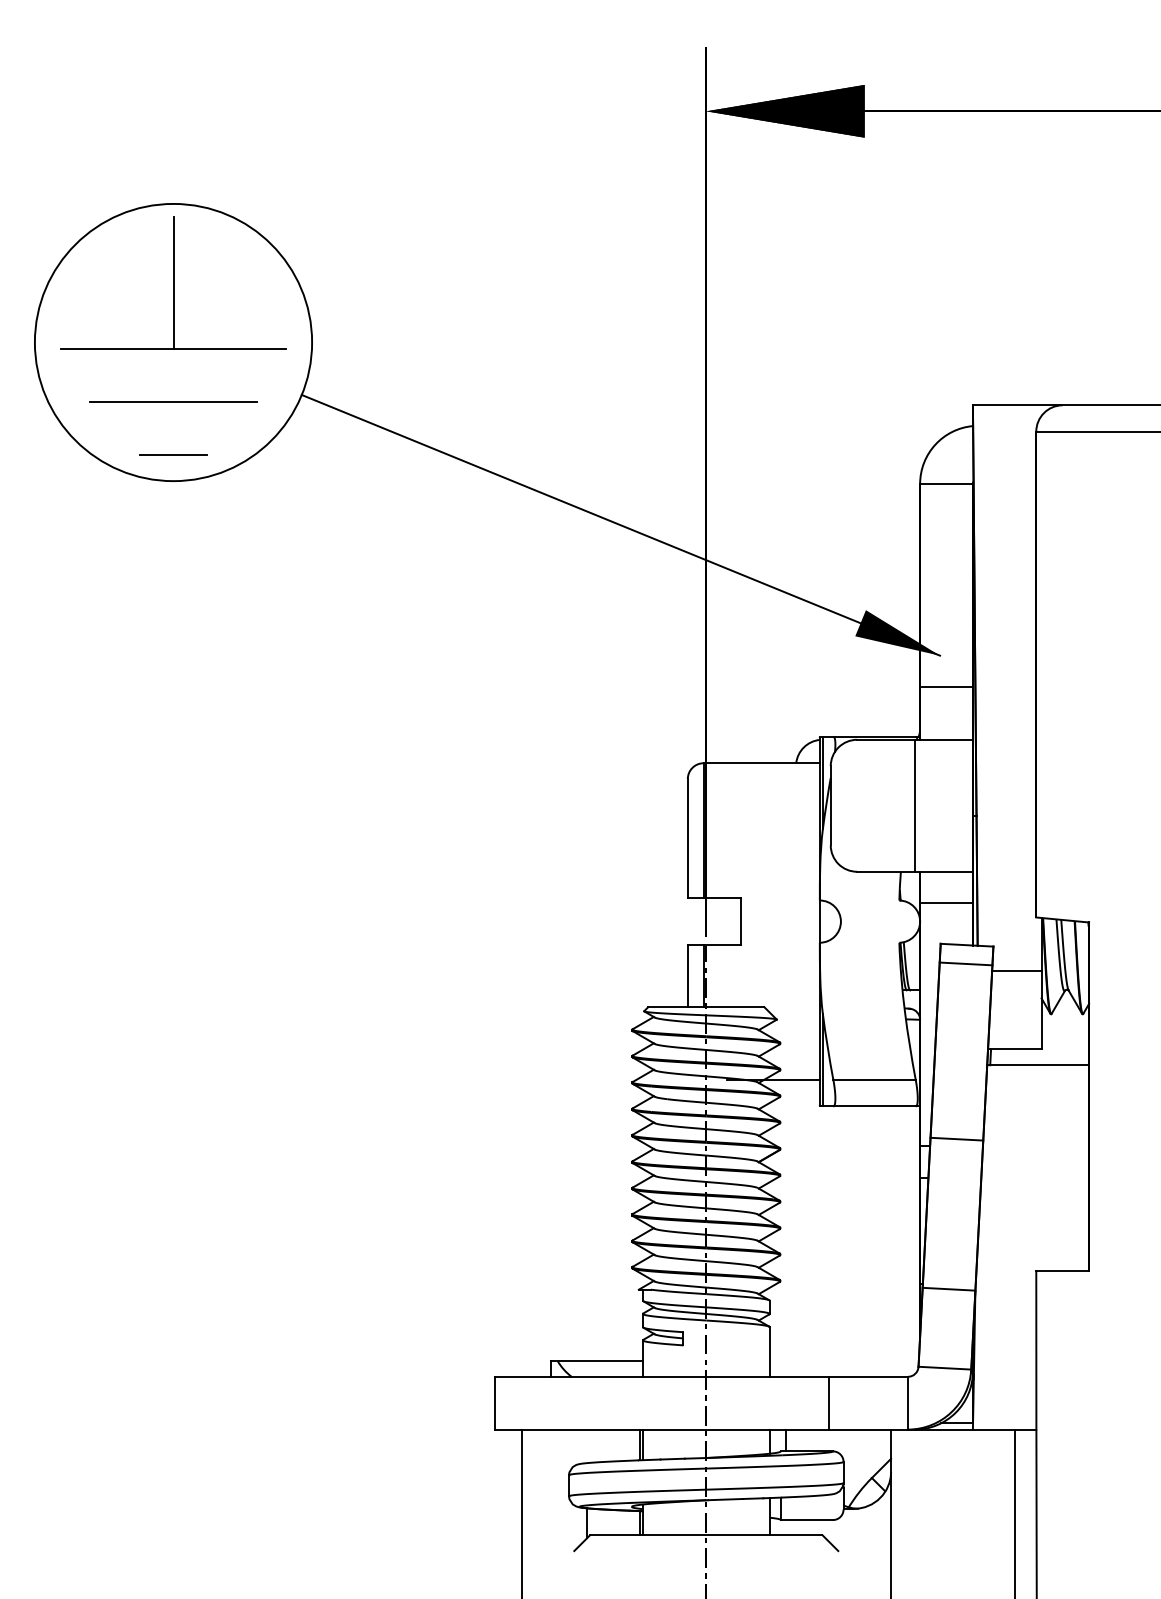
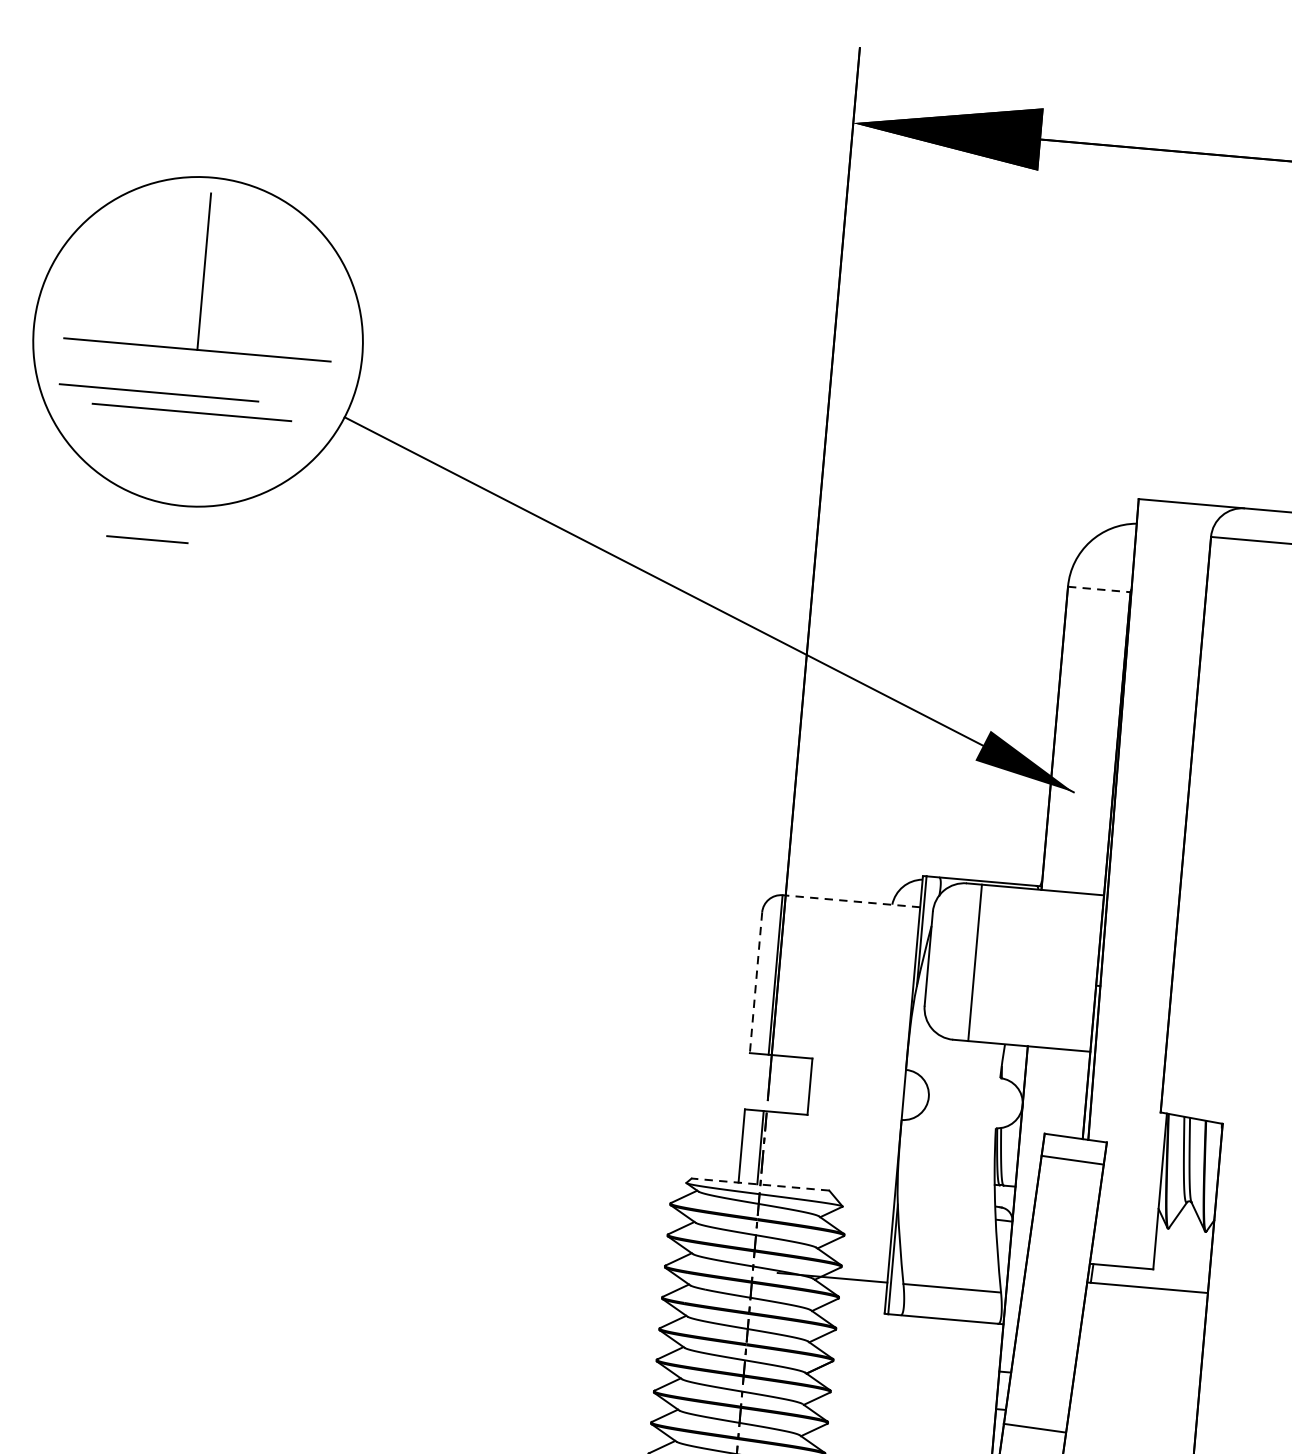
line: (144, 387) -> (159, 392), added
line: (173, 454) -> (147, 539), moved
line: (947, 483) -> (1100, 589), solid -> dashed
line: (946, 687) -> (1078, 830), removed
line: (761, 763) -> (851, 901), solid -> dashed
line: (914, 805) -> (974, 962), moved
line: (687, 838) -> (755, 982), solid -> dashed
line: (946, 903) -> (1055, 1086), removed
line: (1016, 971) -> (1131, 1174), removed
line: (705, 1007) -> (759, 1184), solid -> dashed
line: (956, 1138) -> (1034, 1427), moved

